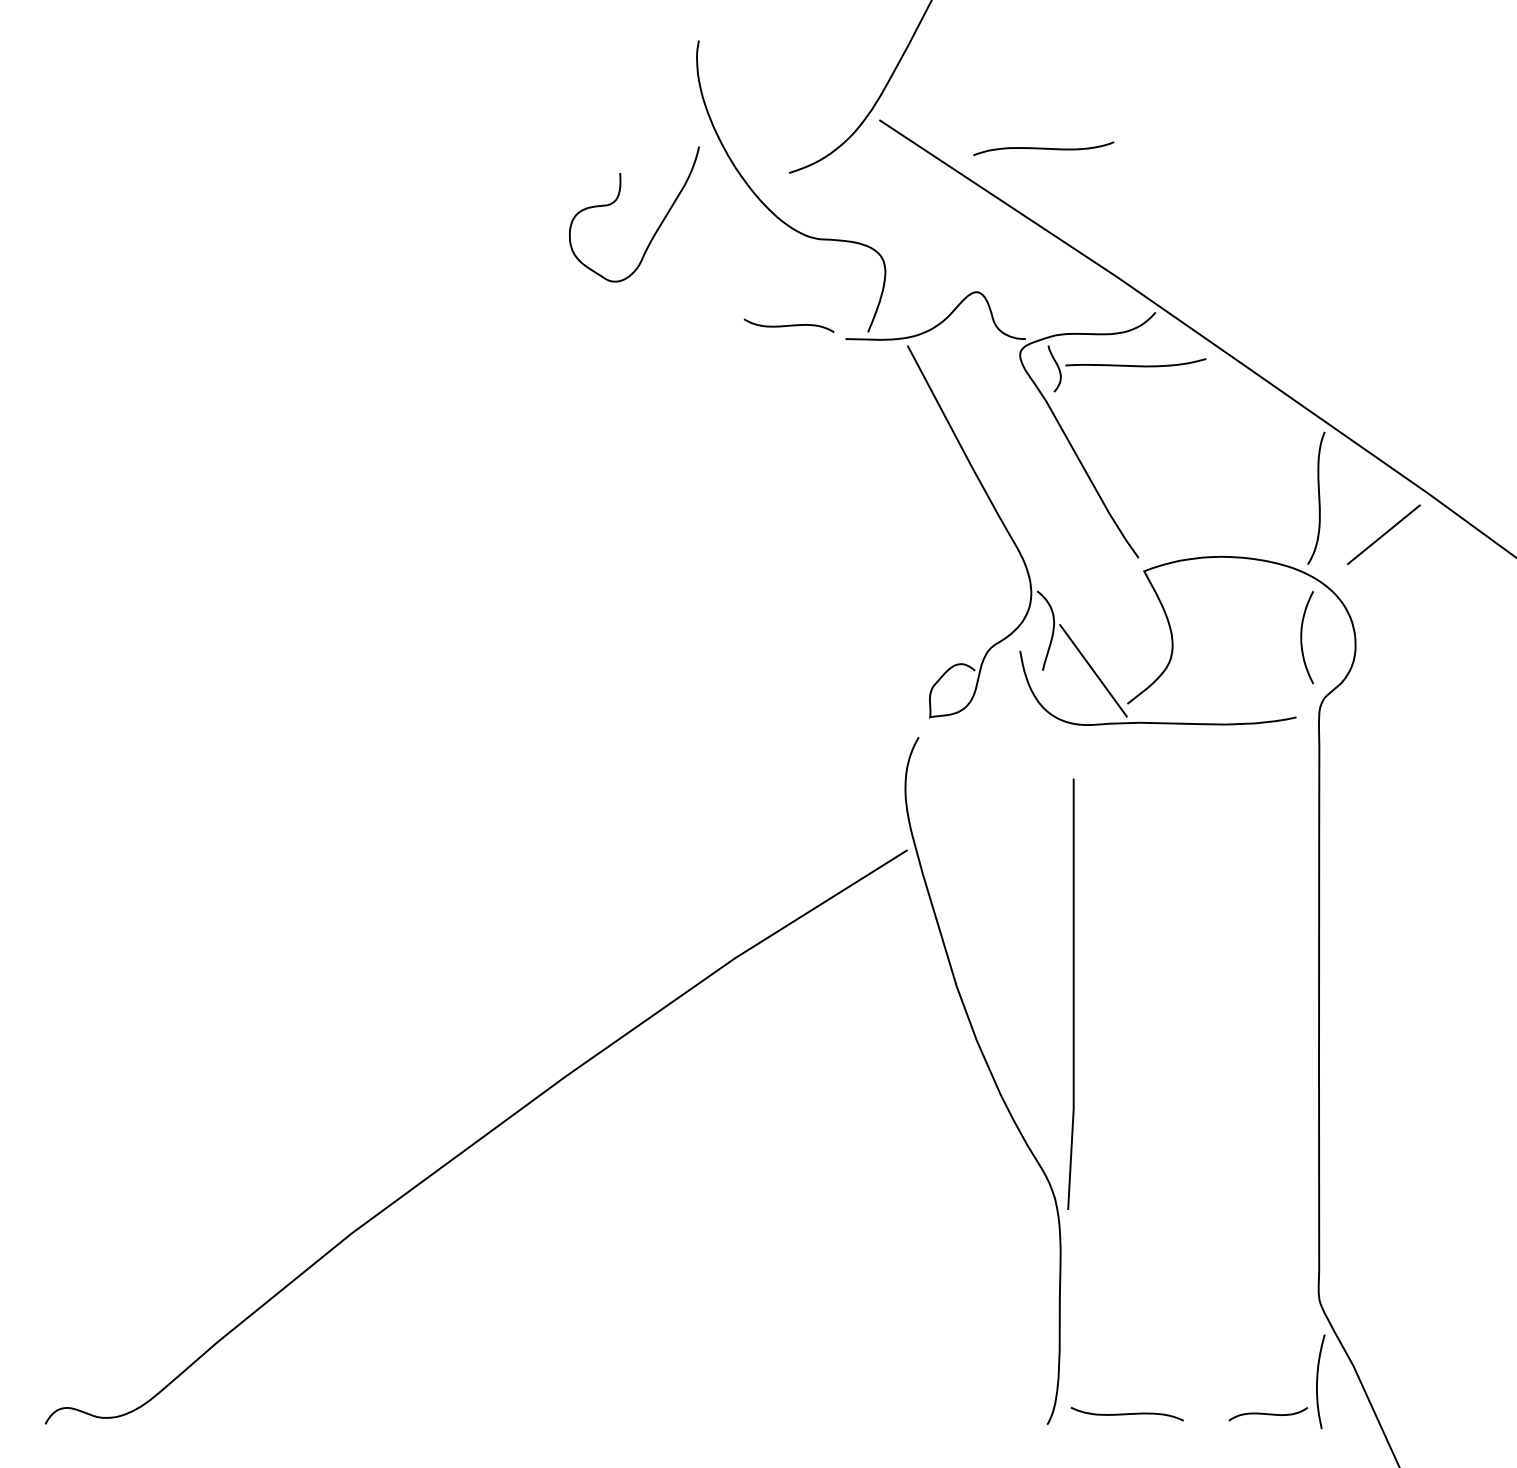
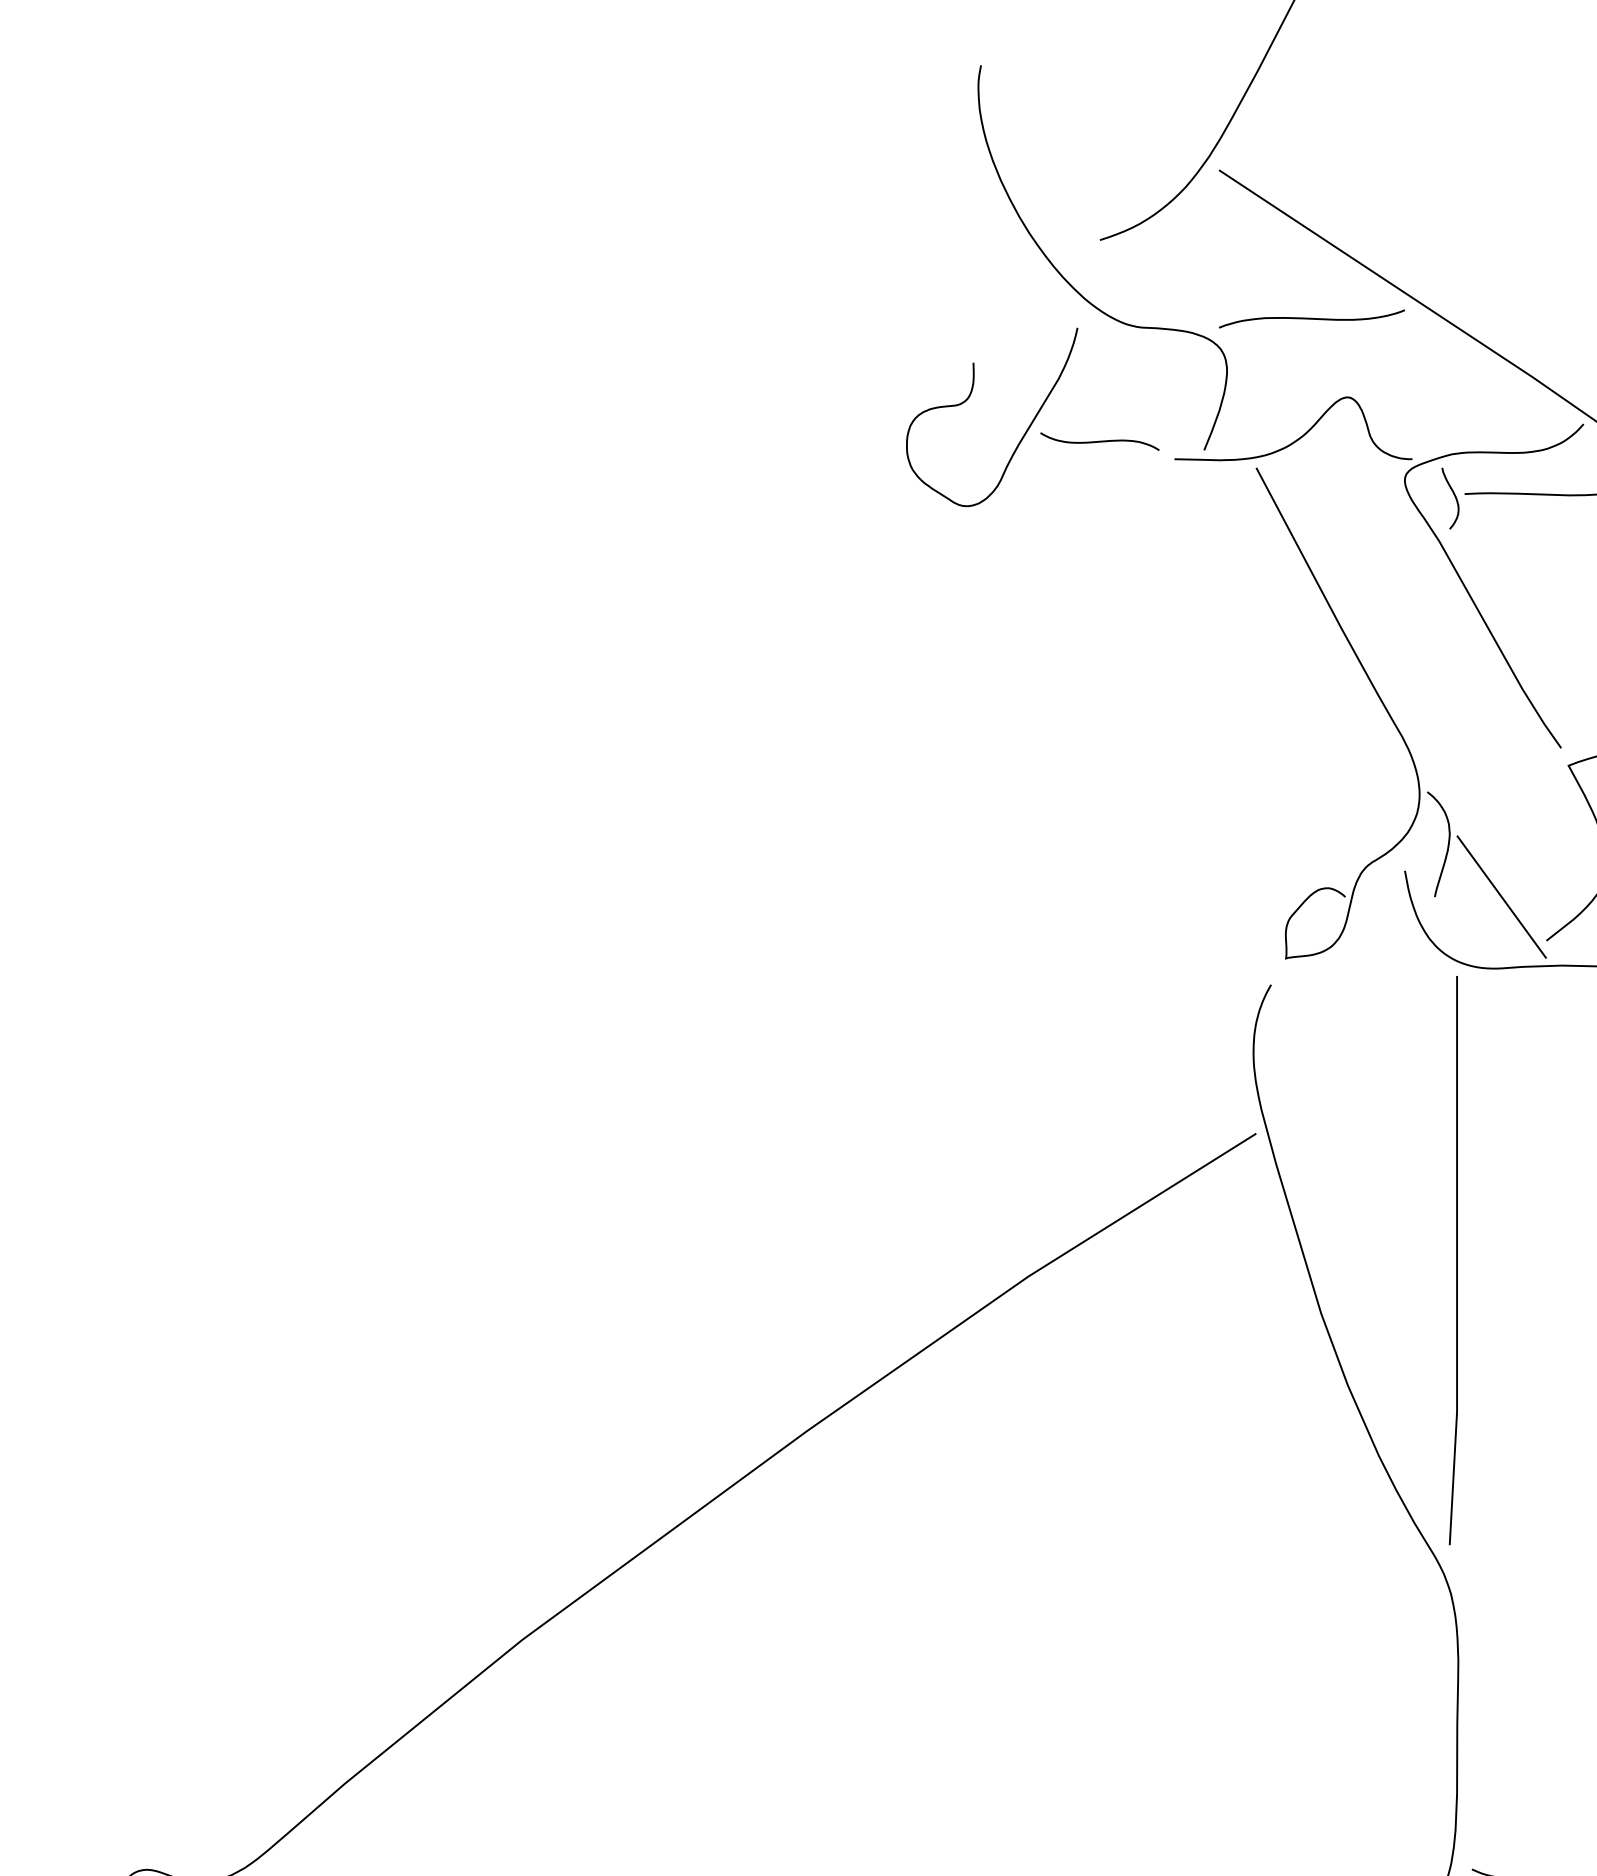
curve: (1043, 148) -> (1311, 318), moved
curve: (618, 198) -> (971, 396), moved
line: (1072, 993) -> (1455, 1259), moved

